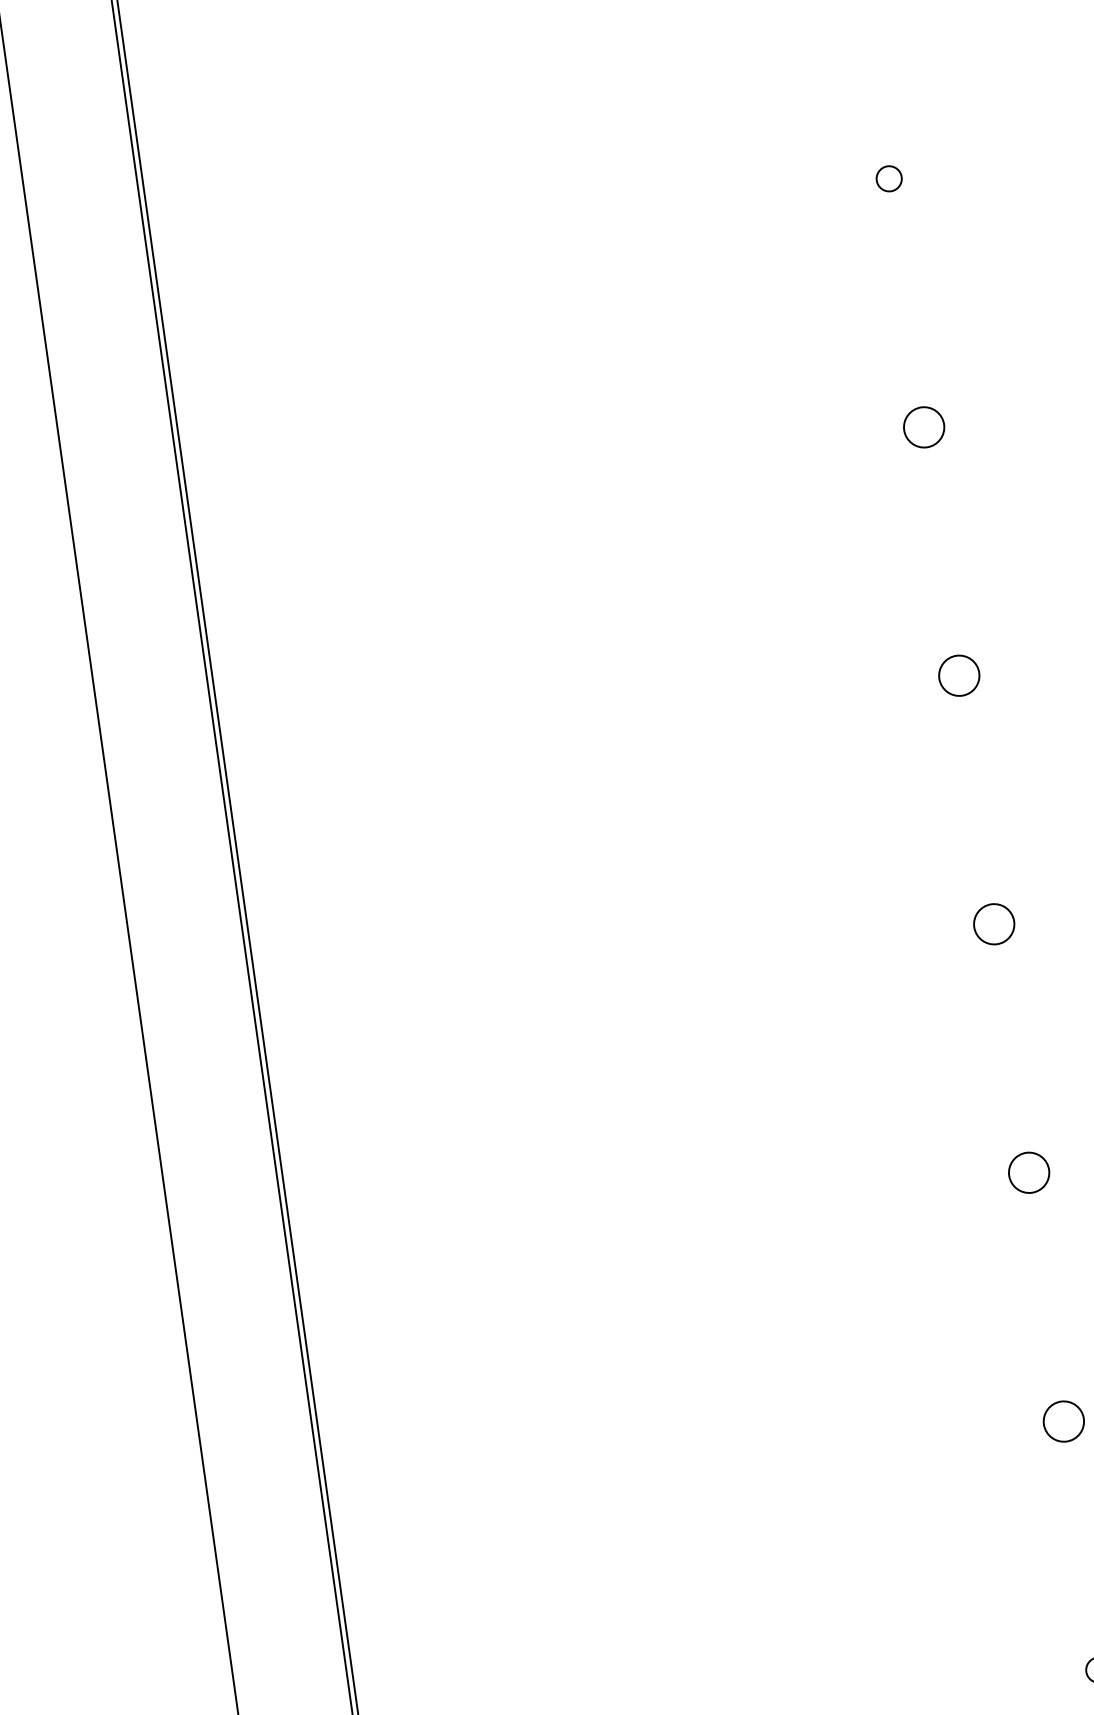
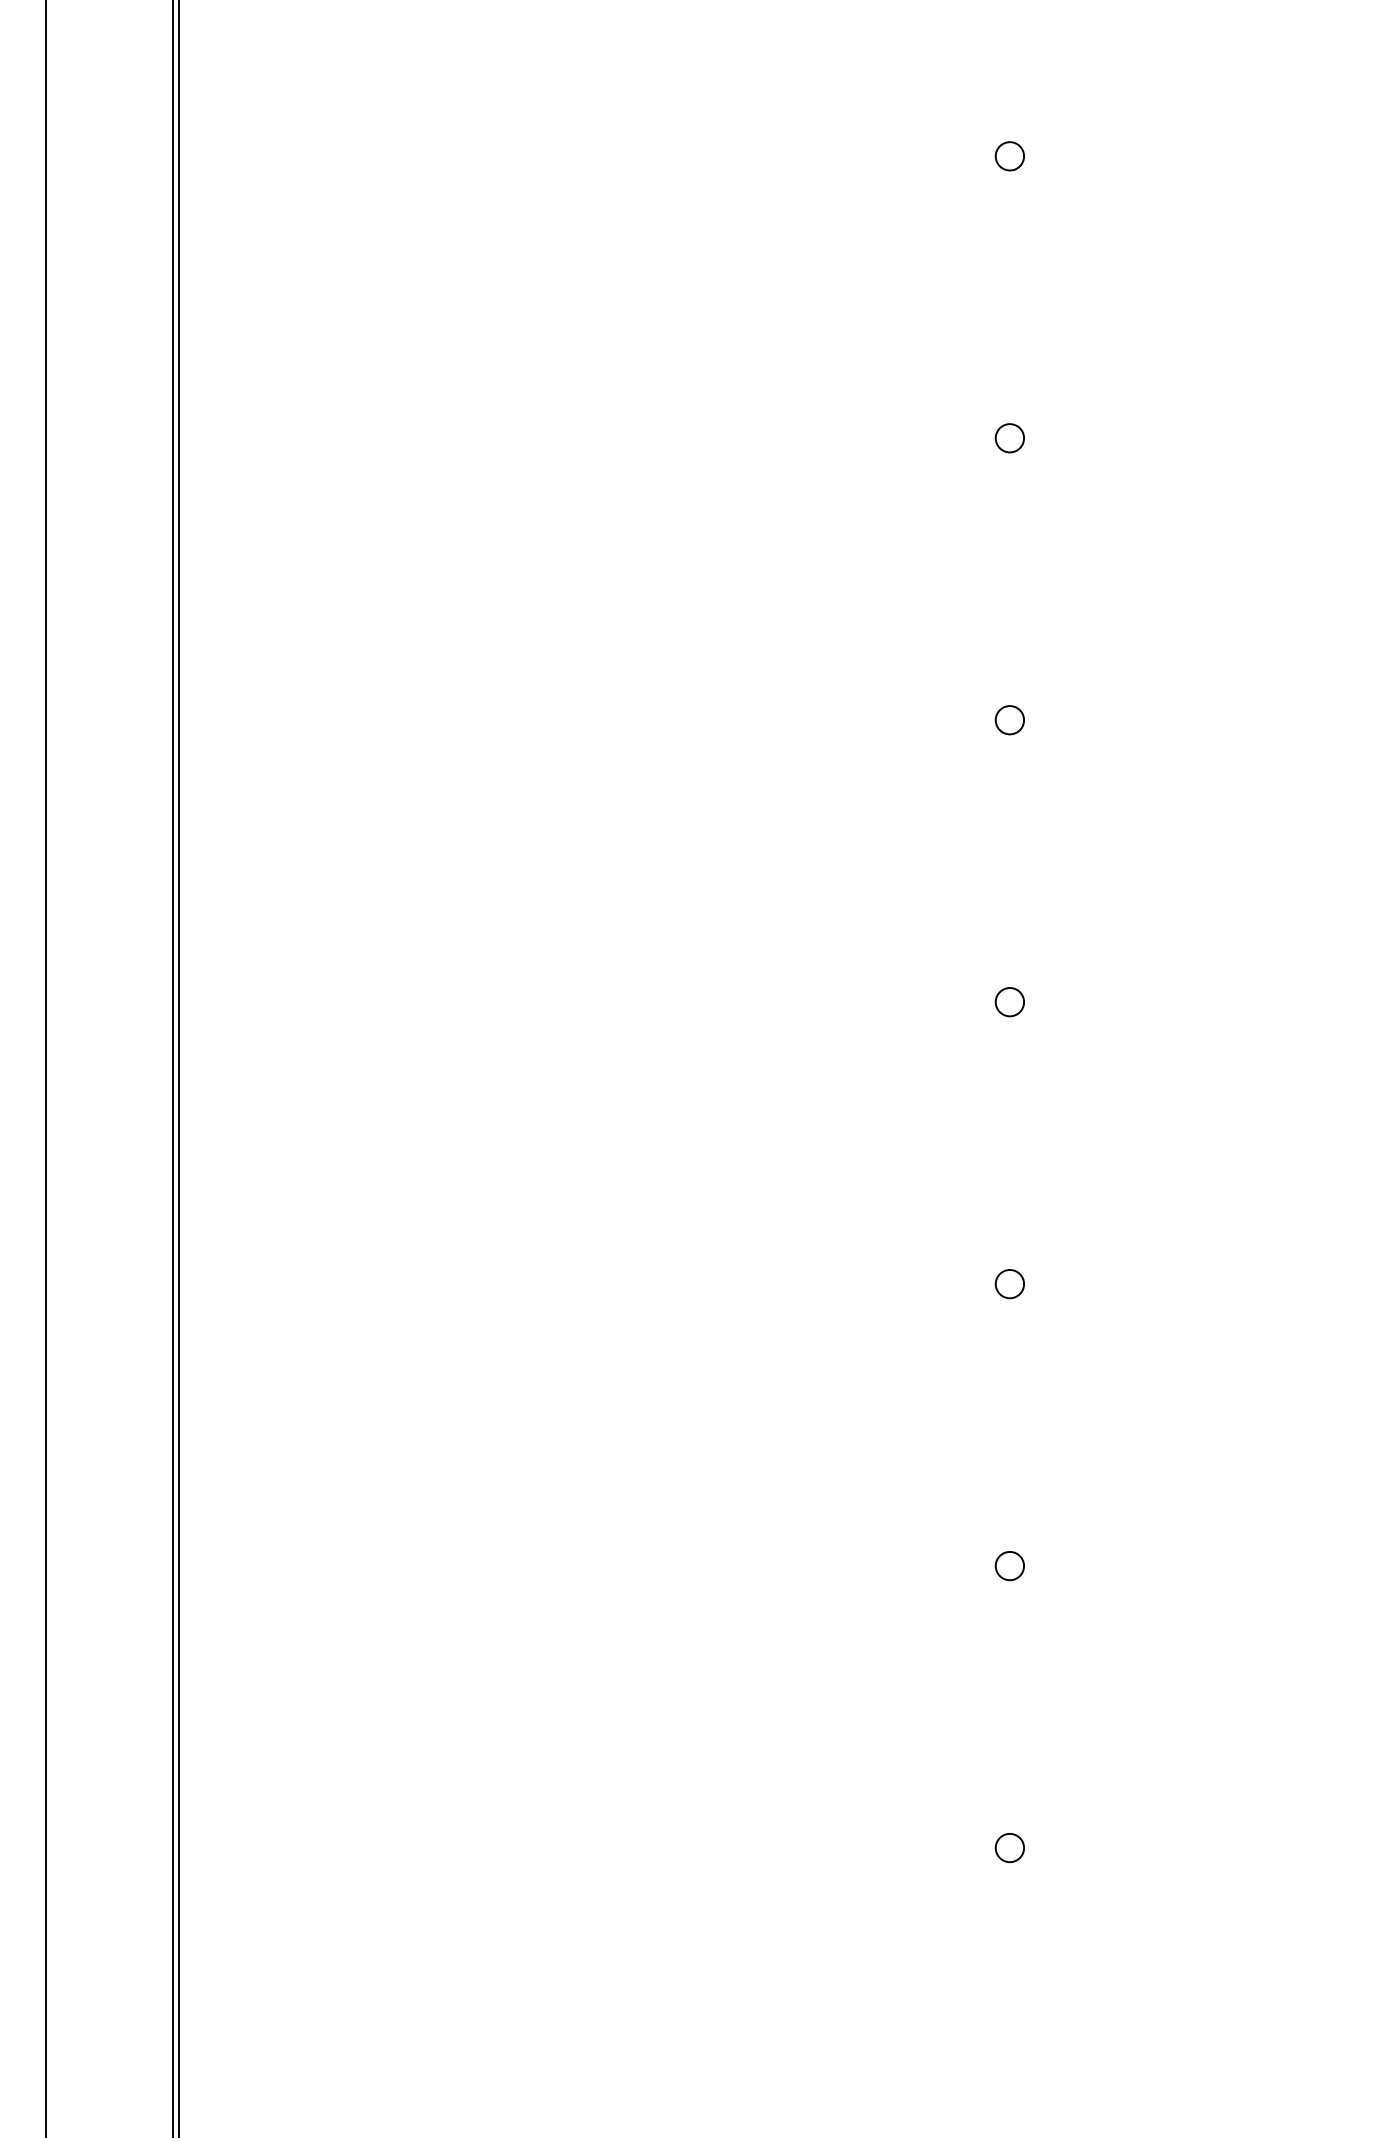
circle: (923, 427) -> (1009, 438), size x0.62
circle: (958, 676) -> (1009, 720), size x0.62
circle: (993, 924) -> (1009, 1002), size x0.62
circle: (1028, 1173) -> (1009, 1284), size x0.62
circle: (1063, 1421) -> (1009, 1565), size x0.62

